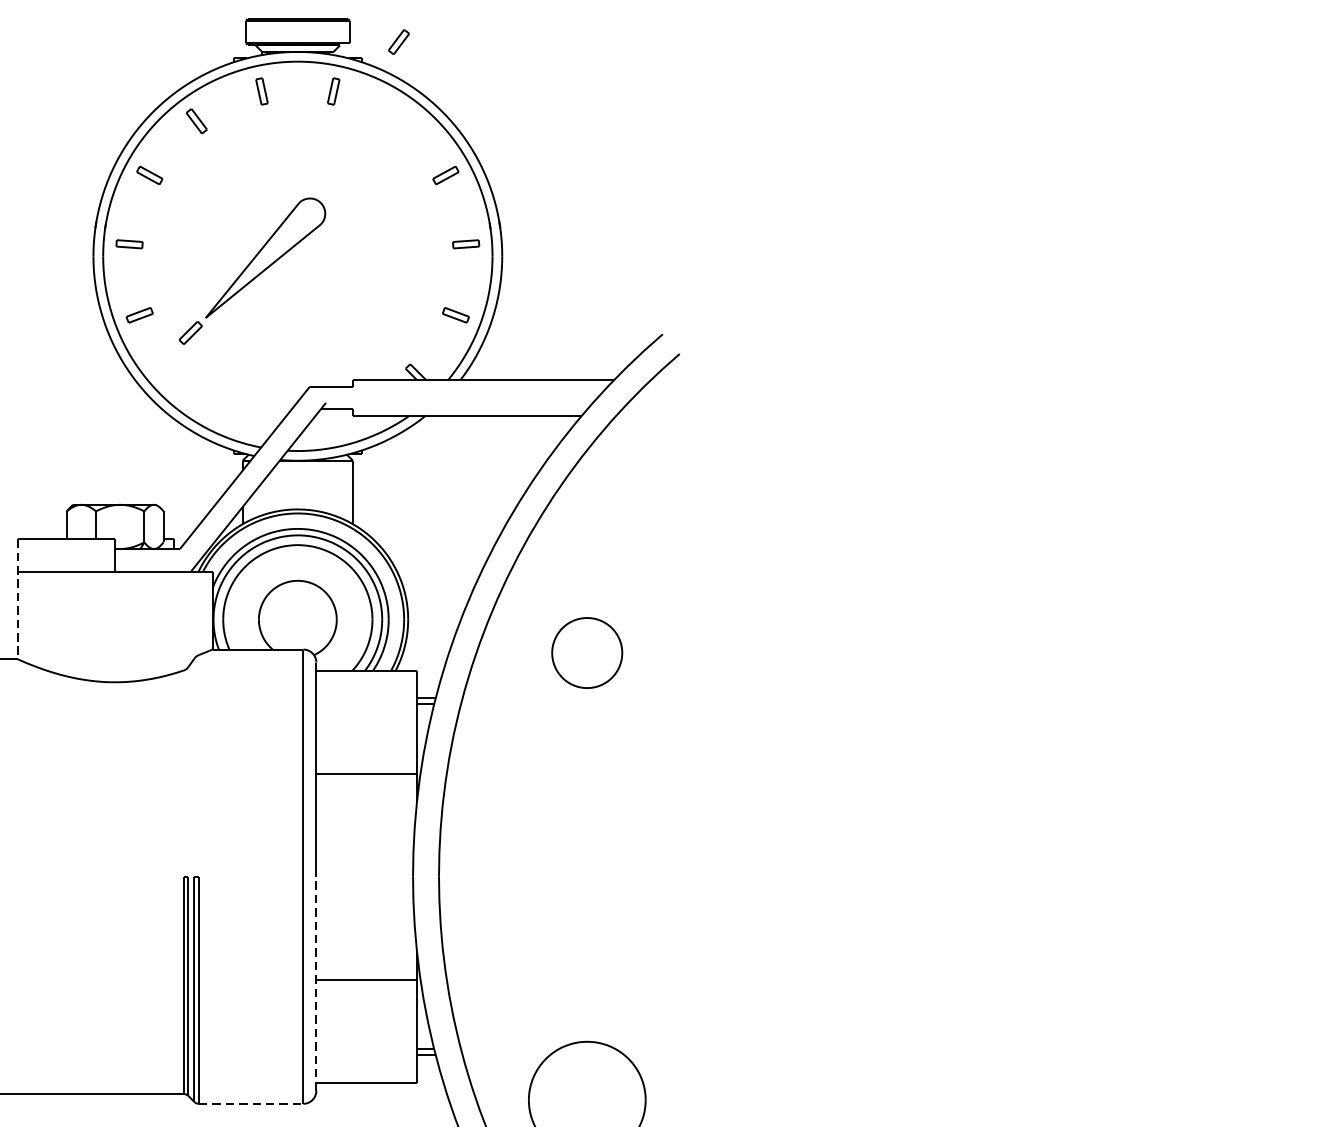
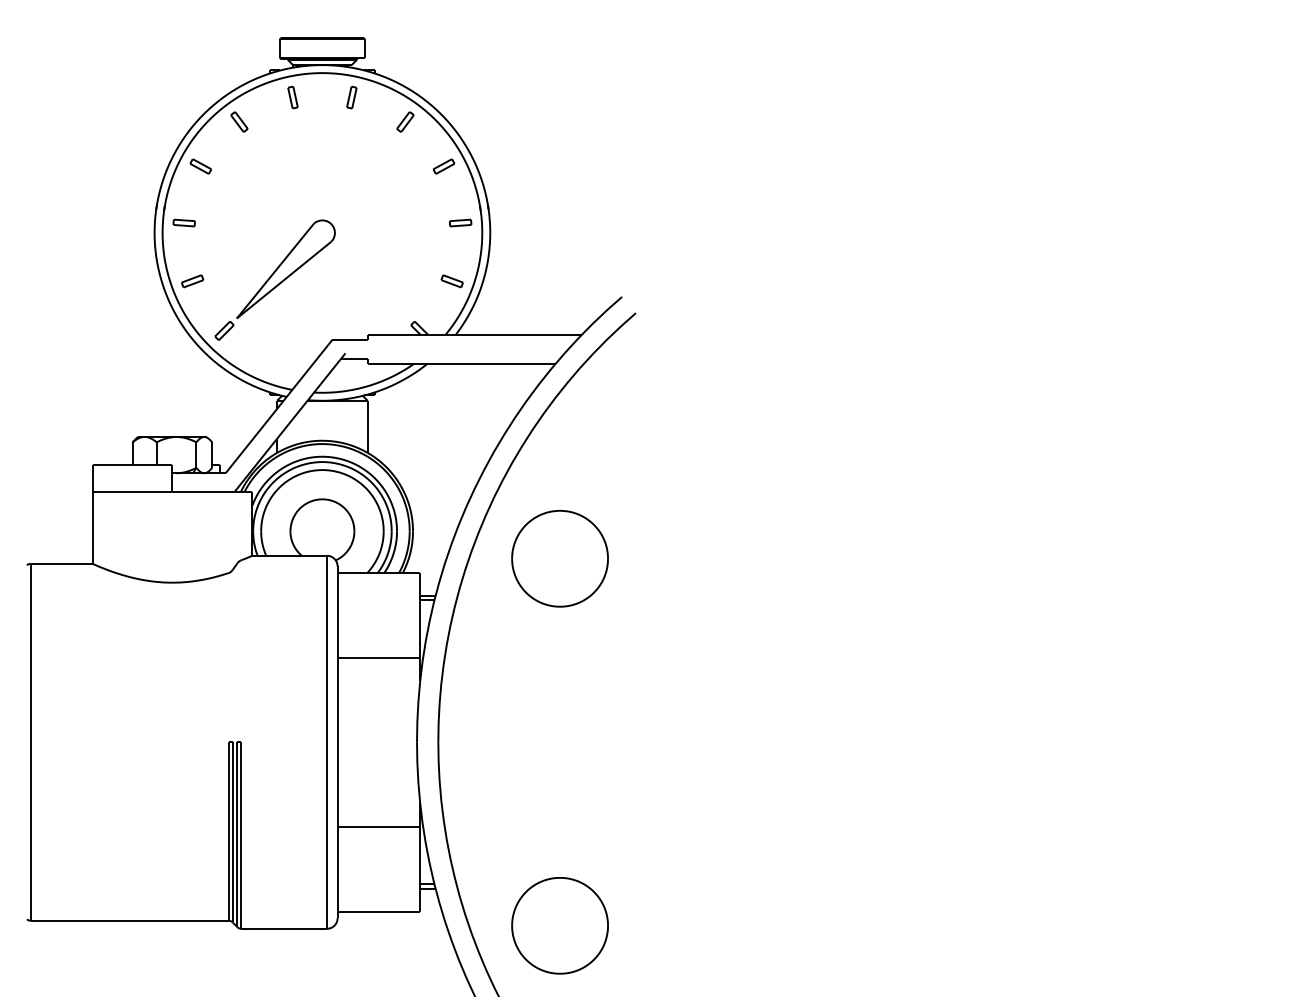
part: (399, 41) -> (405, 121), moved
part: (251, 270) -> (274, 279), moved
line: (17, 599) -> (92, 514), dashed -> solid
part: (586, 652) -> (559, 558), size x1.67
line: (316, 984) -> (337, 830), dashed -> solid
line: (251, 1103) -> (284, 928), dashed -> solid

